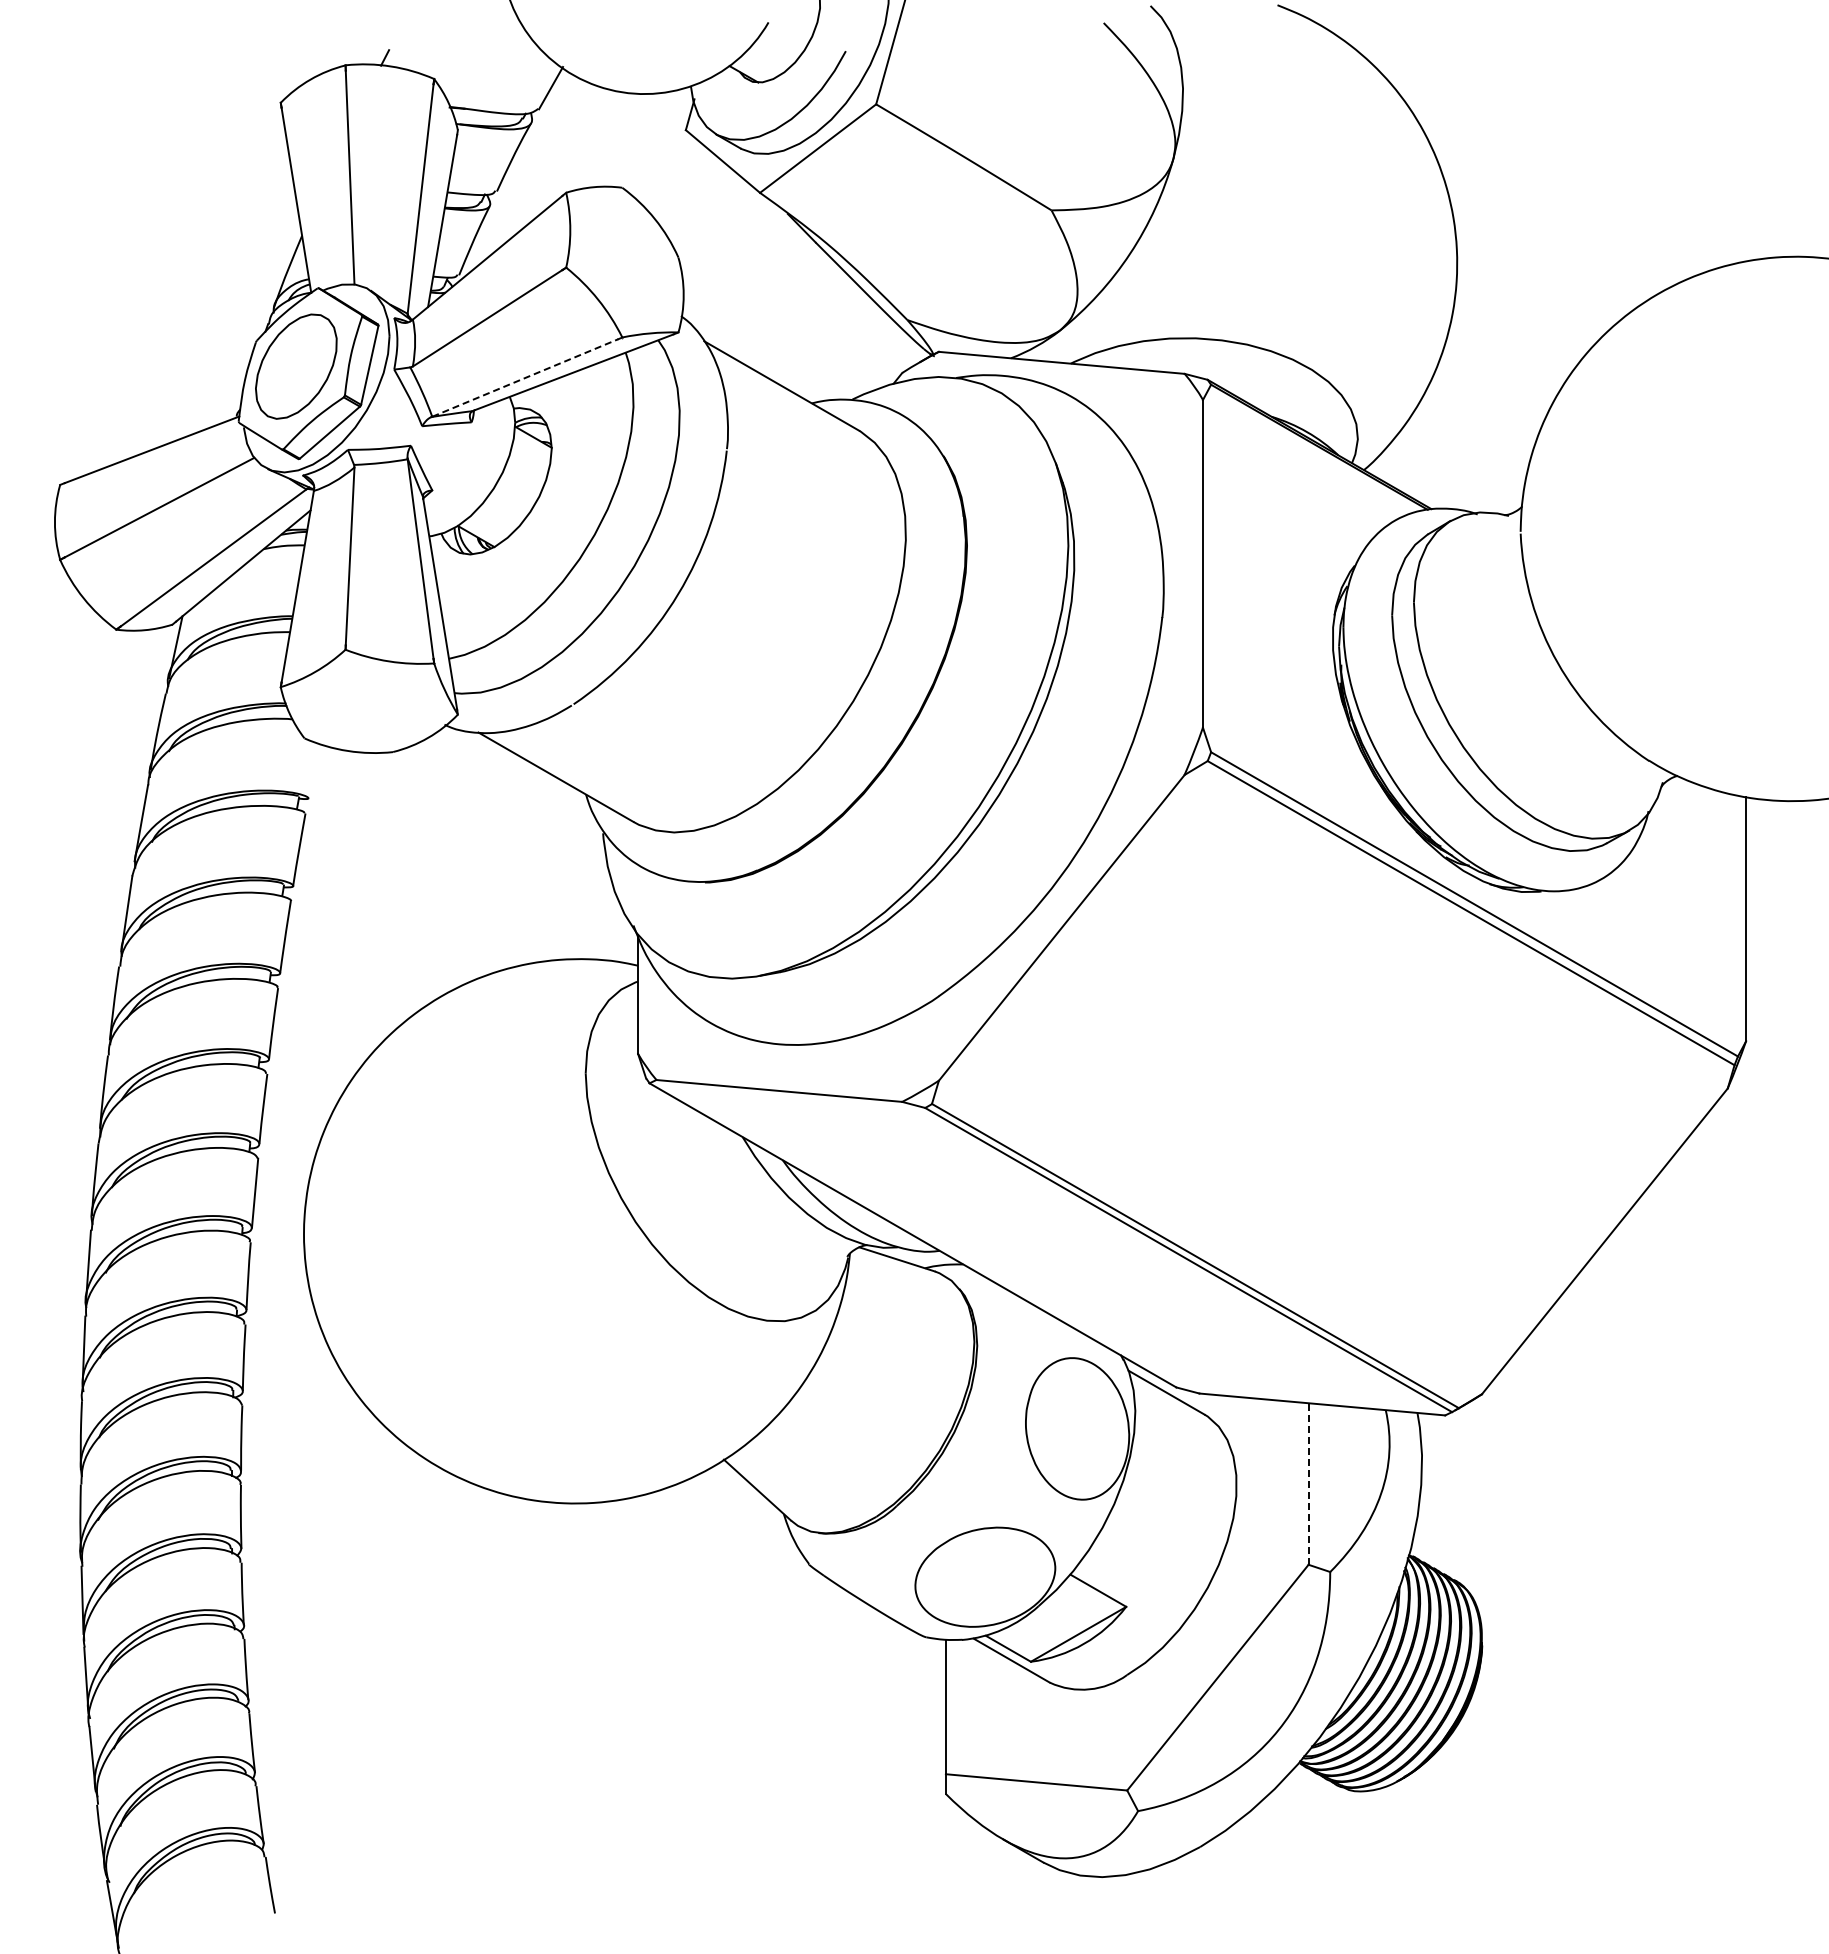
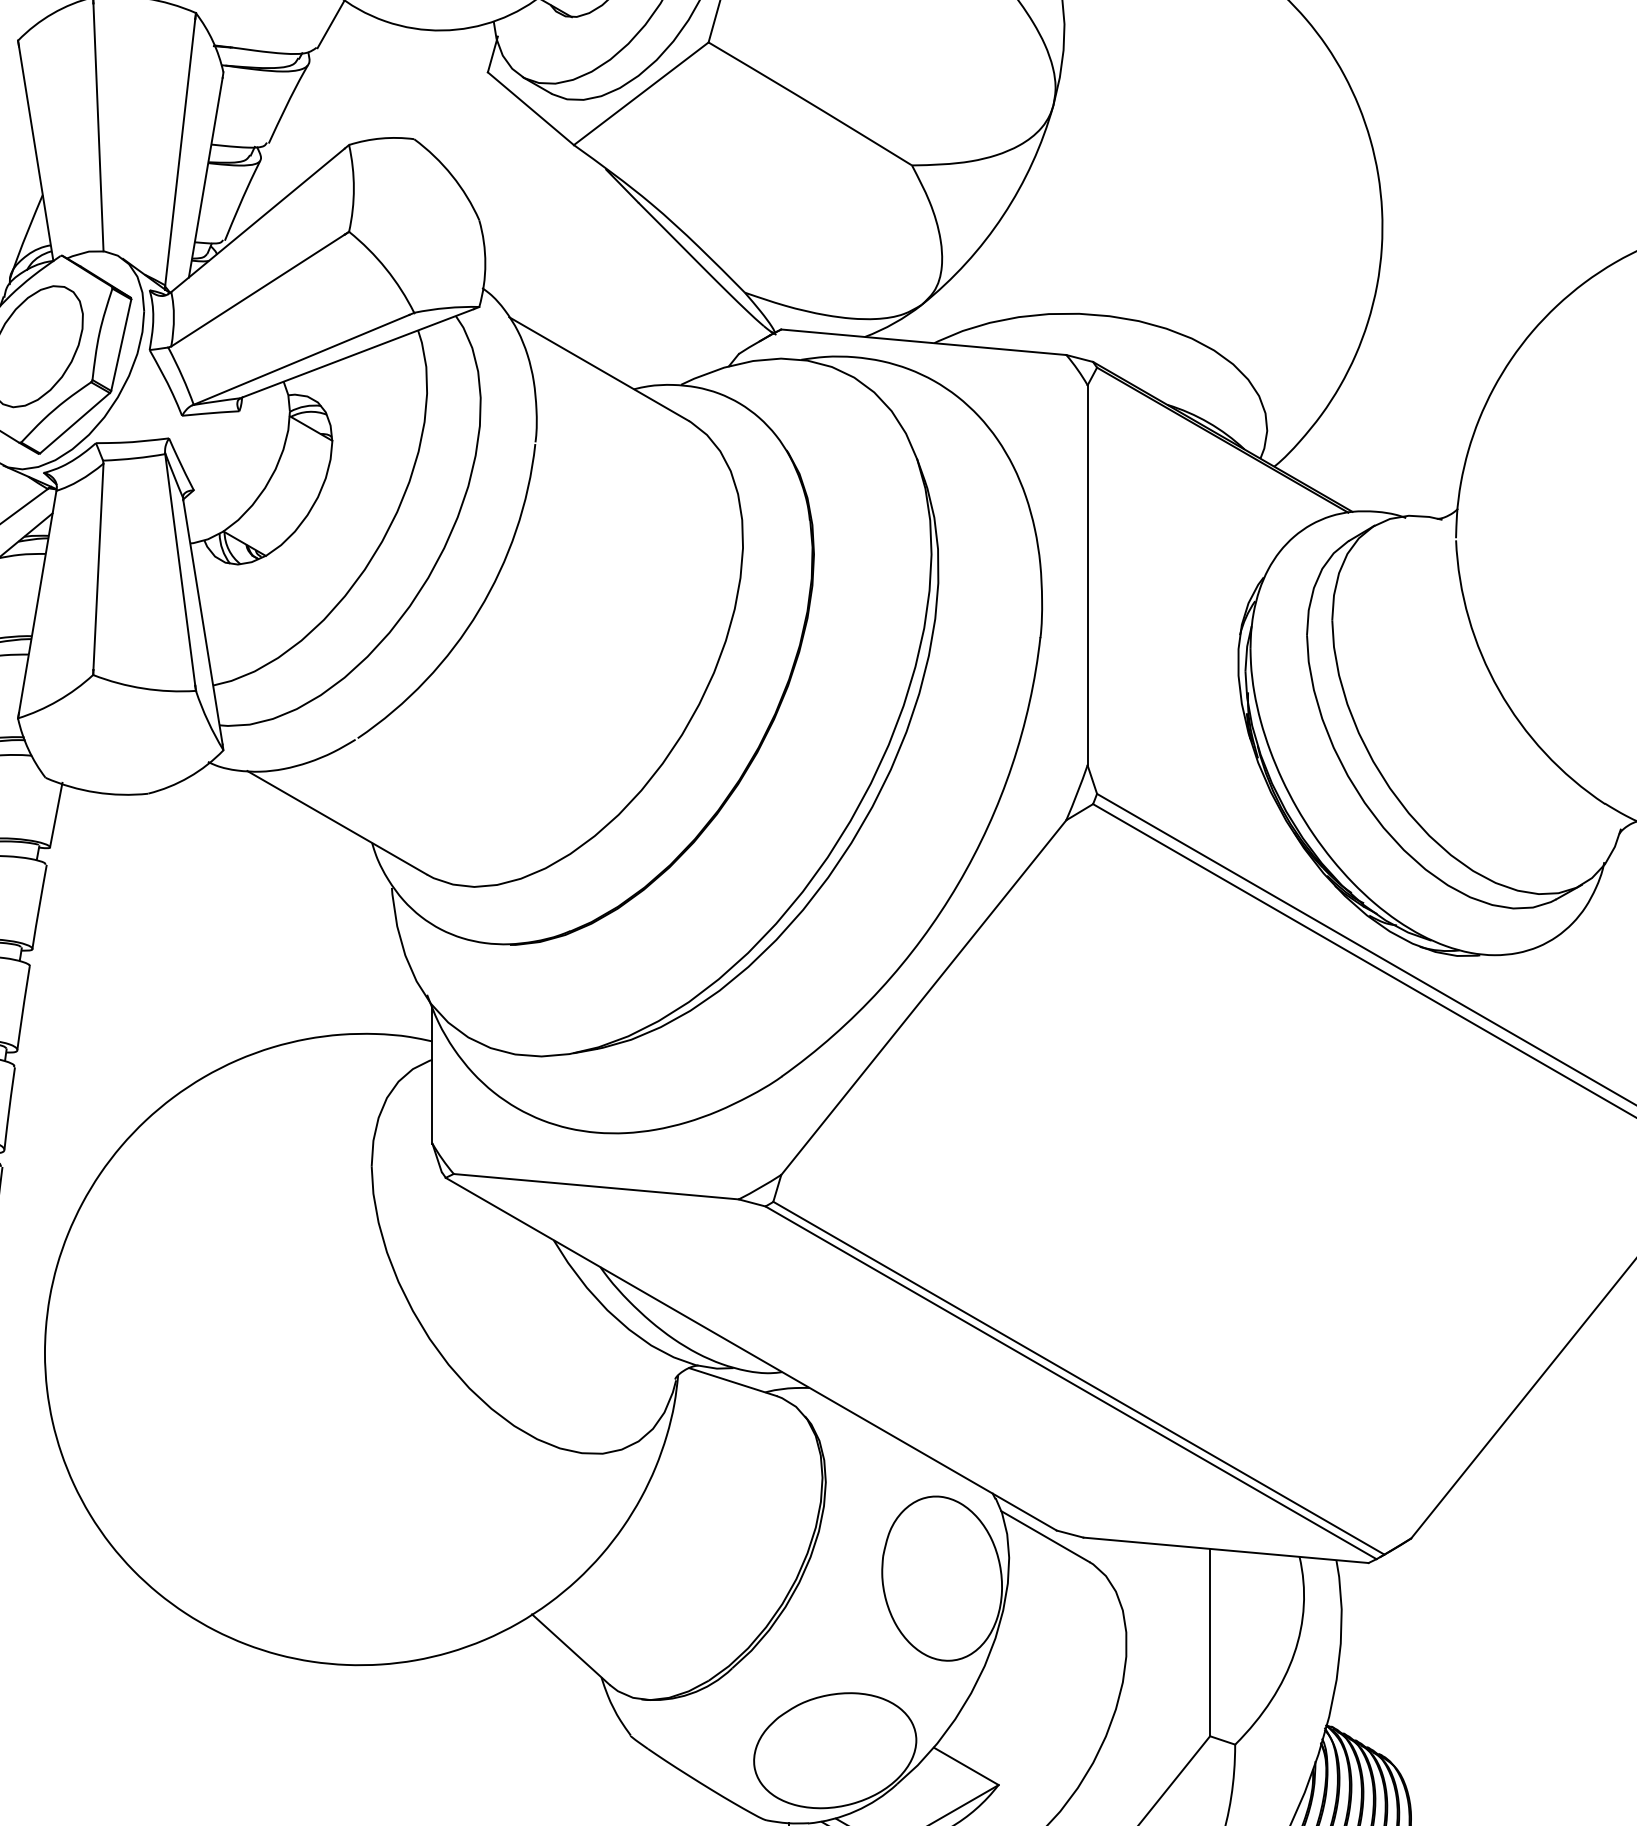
line: (525, 378) -> (301, 360), dashed -> solid
line: (313, 770) -> (56, 815), added
line: (1308, 1484) -> (1210, 1643), dashed -> solid

